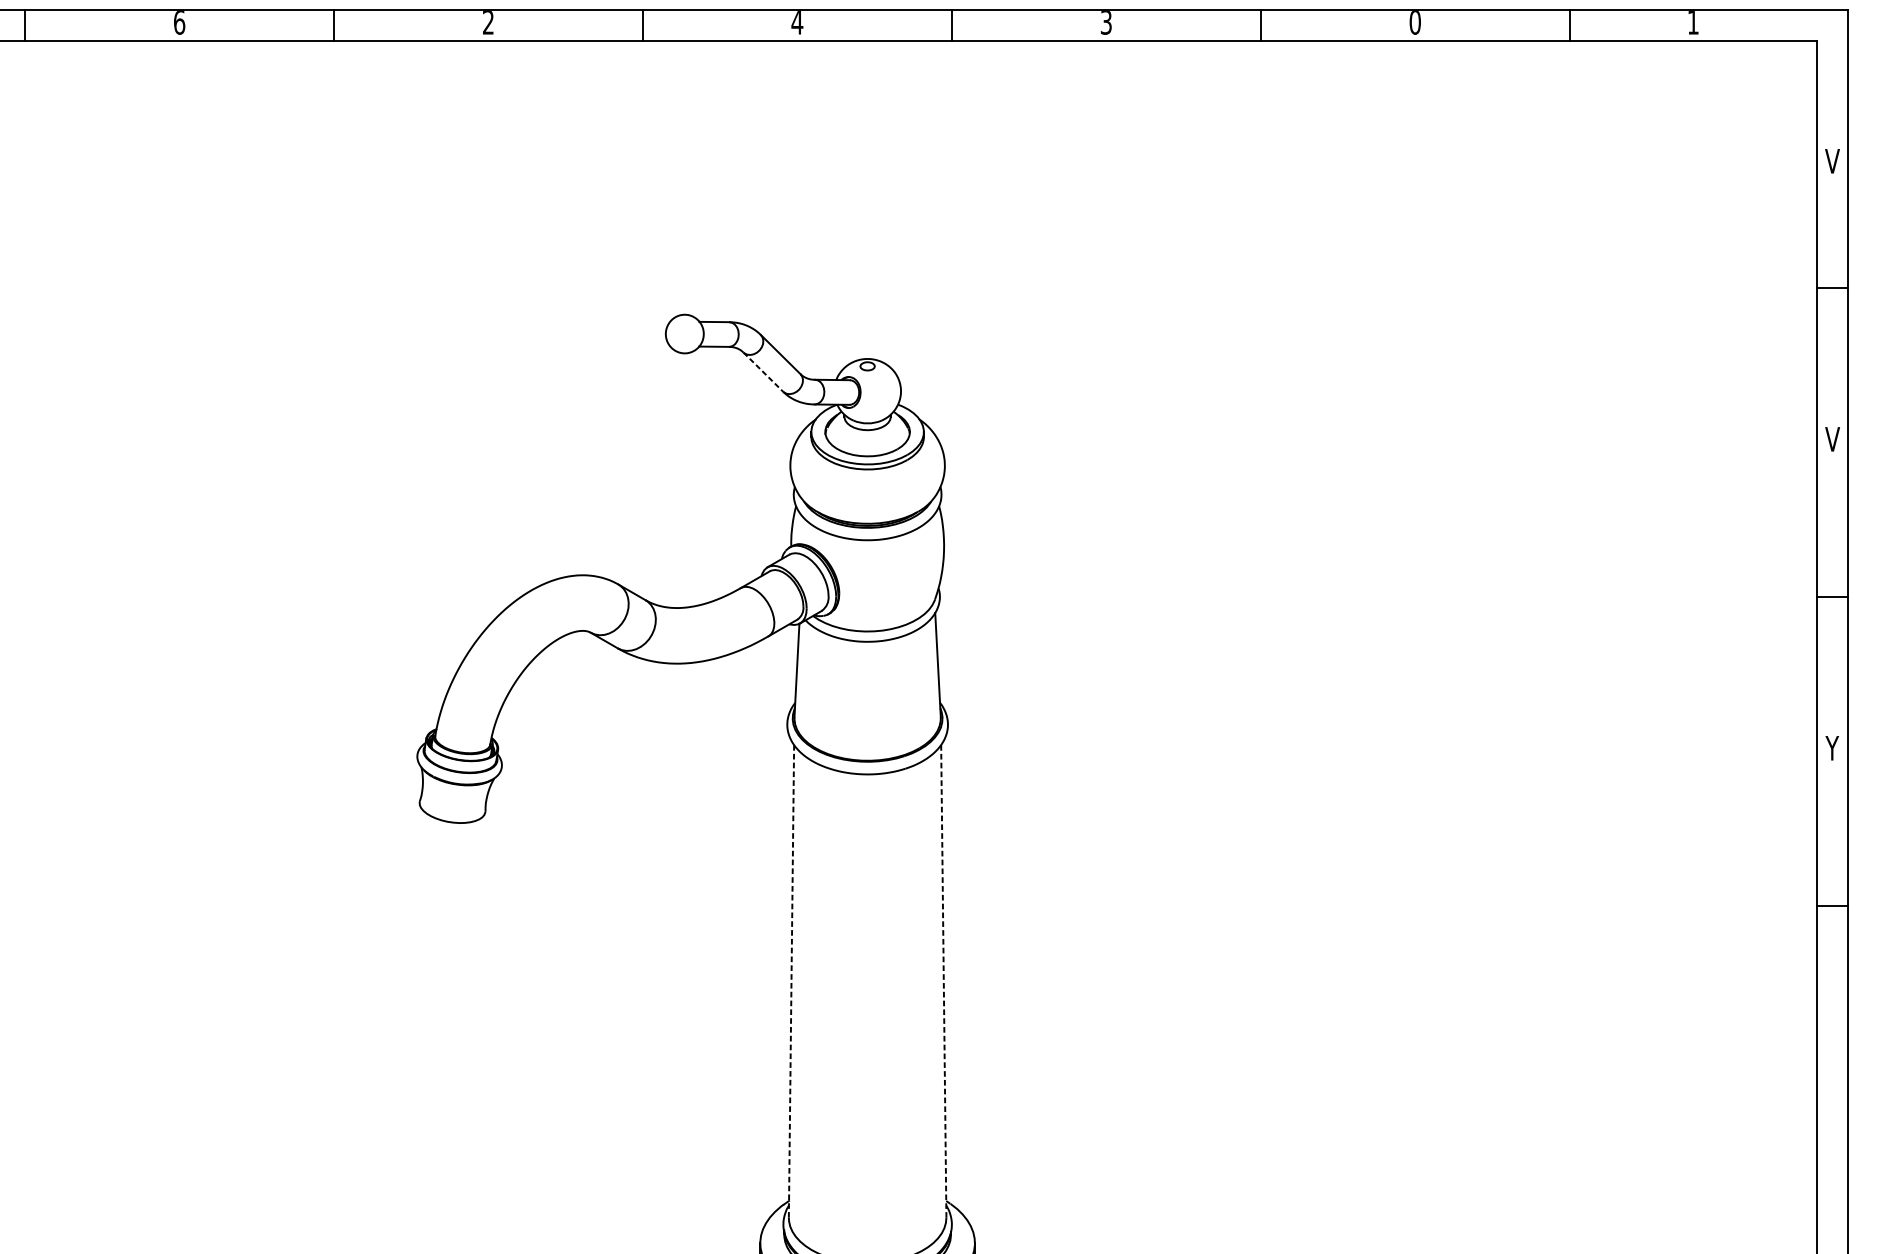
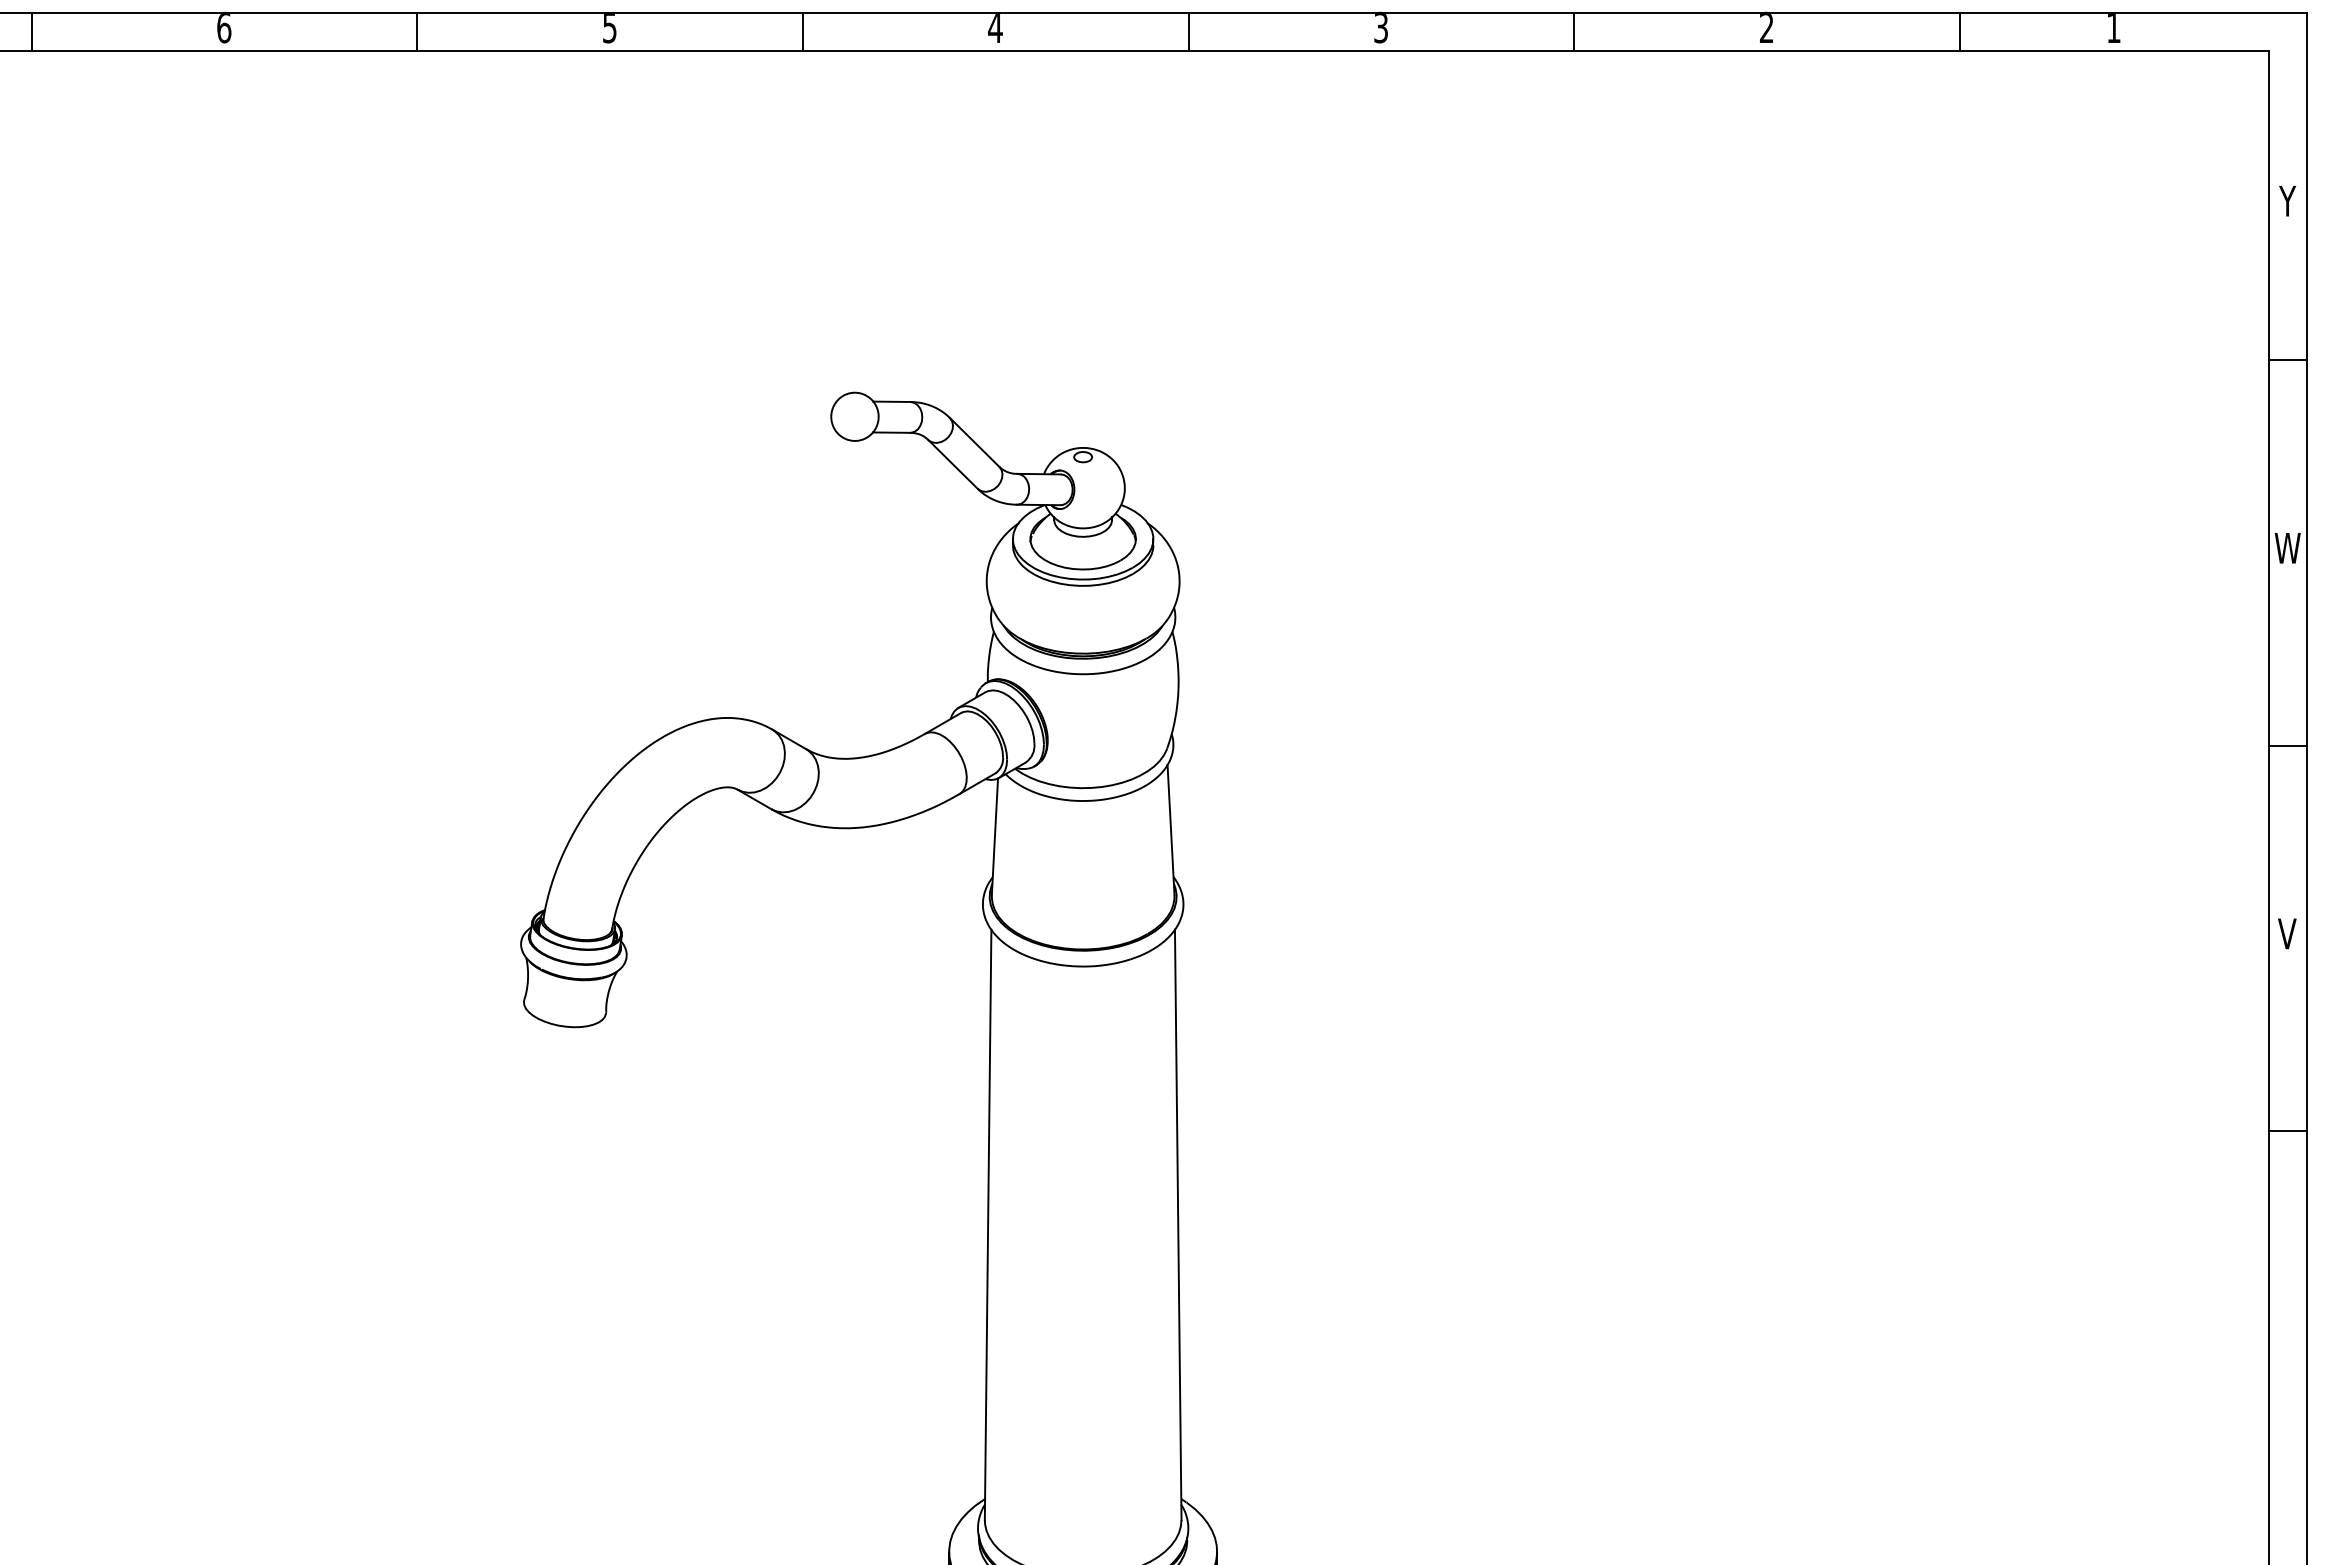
text: (488, 22) -> (609, 27), 2 -> 5
text: (1415, 22) -> (1766, 27), 0 -> 2
text: (1832, 160) -> (2287, 200), V -> Y
line: (762, 372) -> (952, 464), dashed -> solid
text: (1832, 439) -> (2287, 548), V -> W
text: (1832, 747) -> (2287, 933), Y -> V
line: (791, 981) -> (988, 1225), dashed -> solid
line: (944, 981) -> (1178, 1224), dashed -> solid

